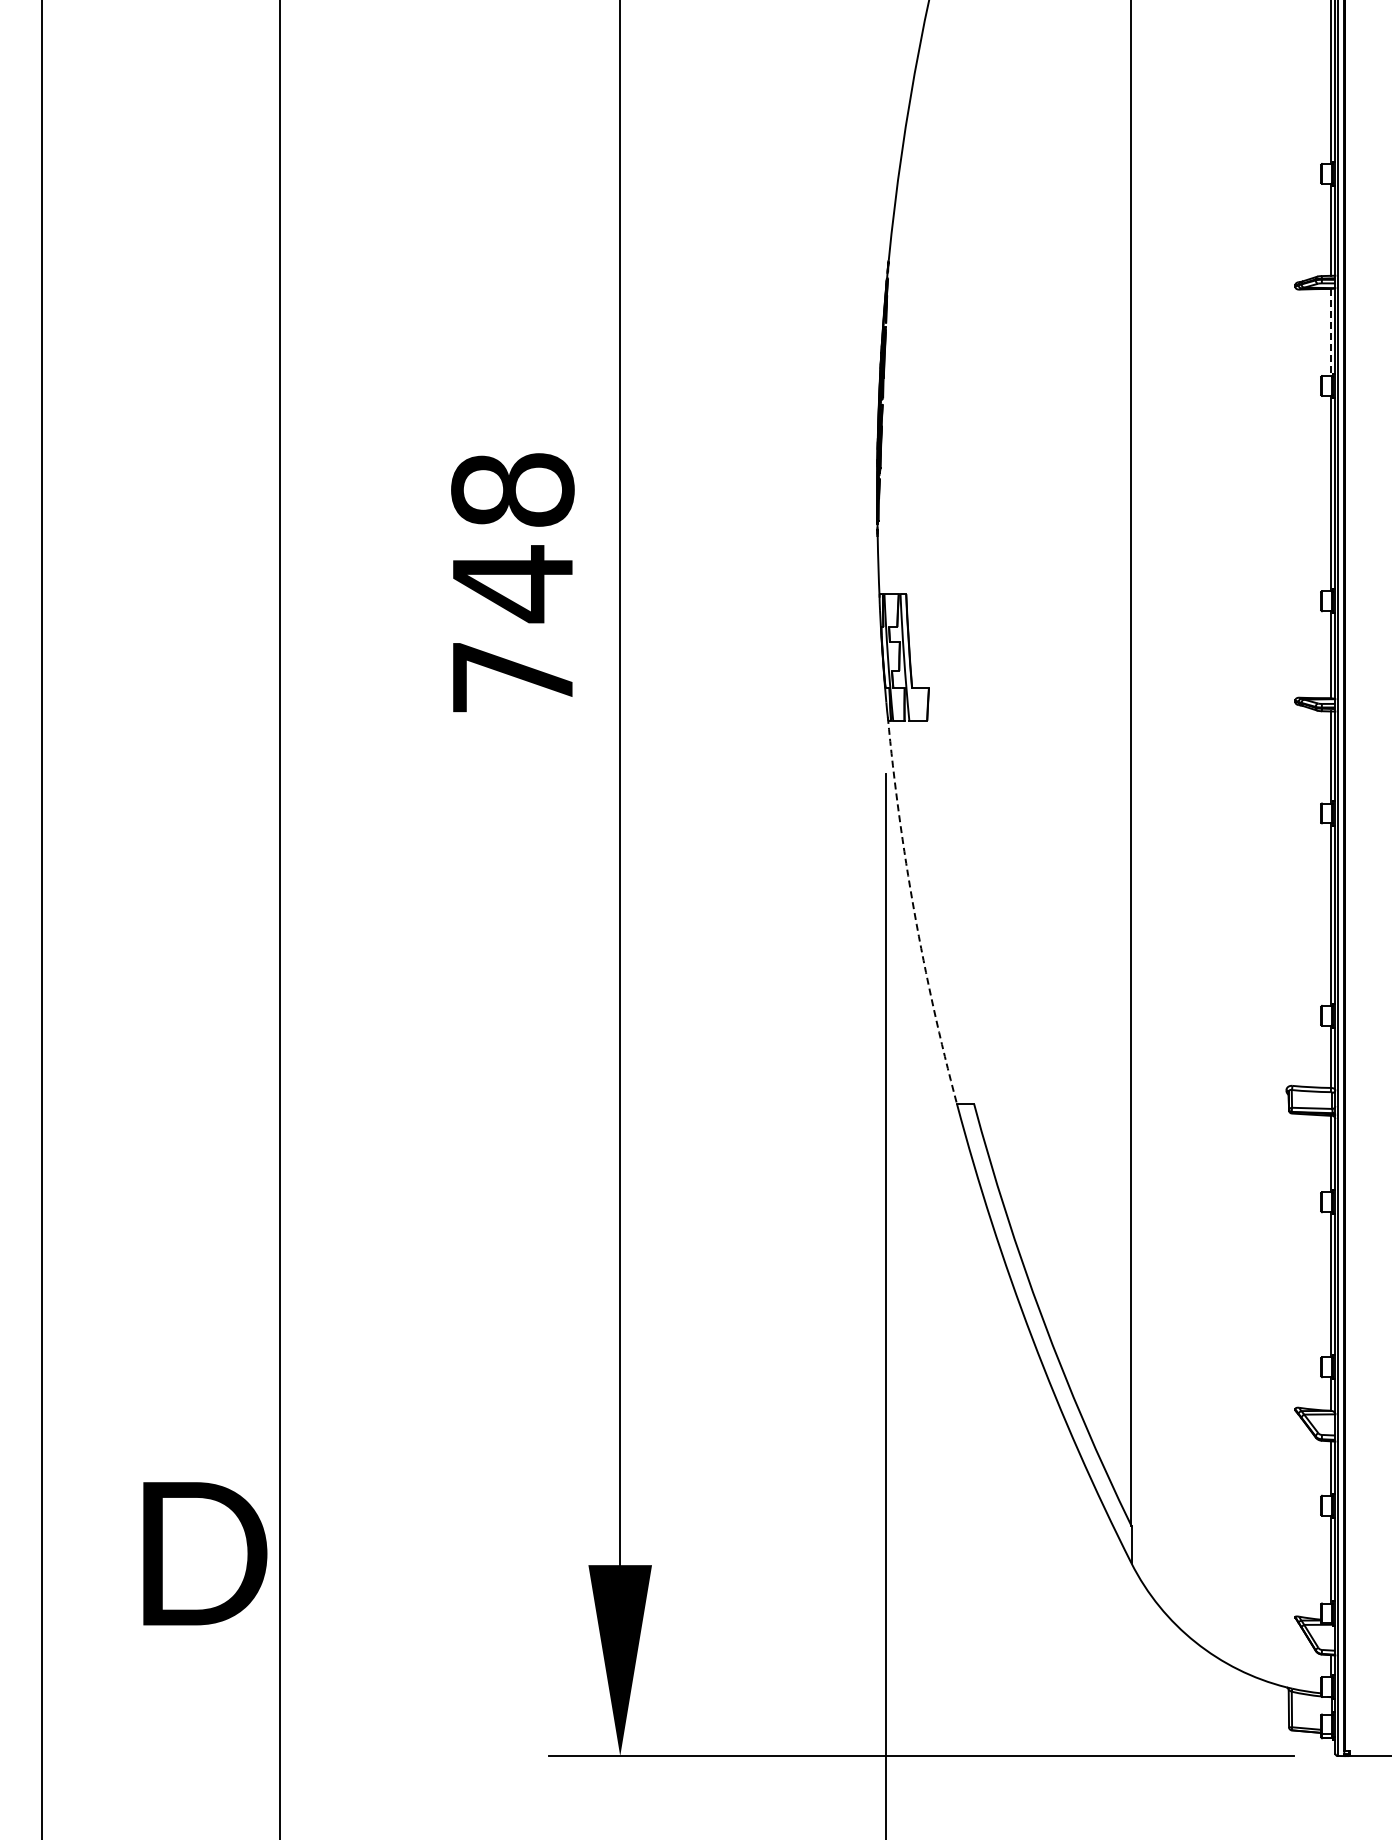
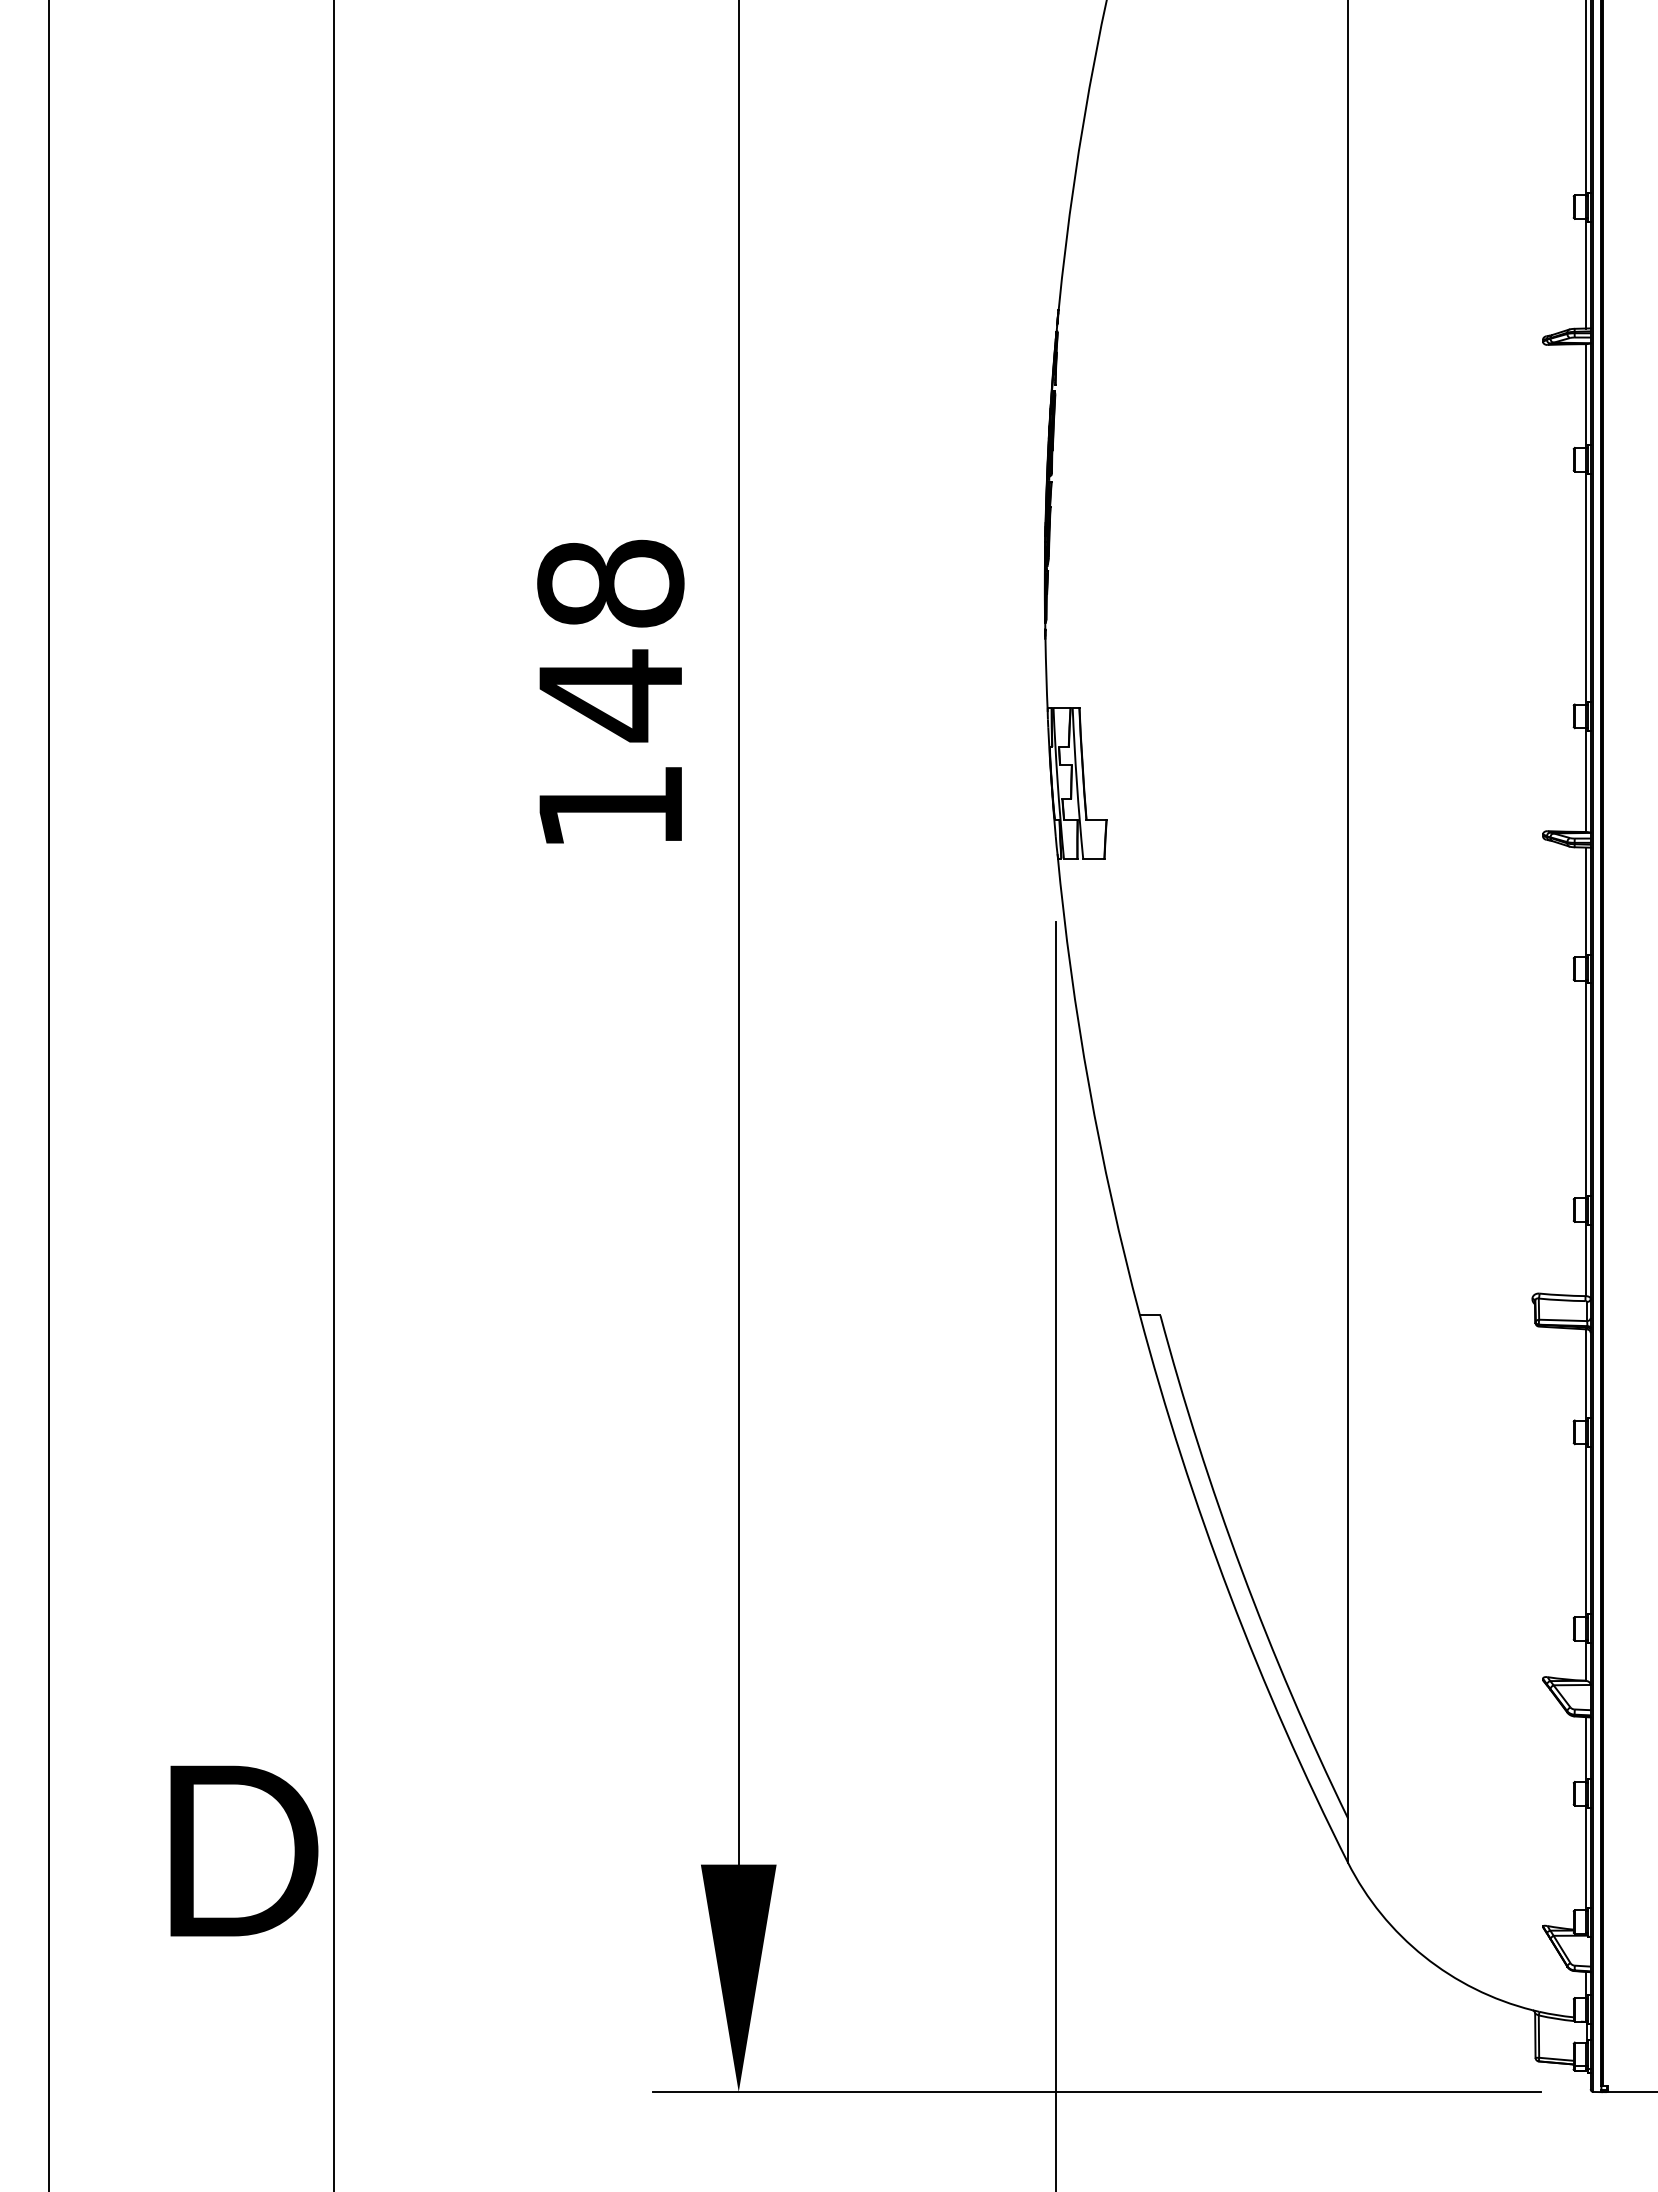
line: (1330, 332) -> (1584, 396), dashed -> solid
text: (512, 677) -> (610, 807), 748 -> 148
arc: (914, 912) -> (1089, 1087), dashed -> solid

